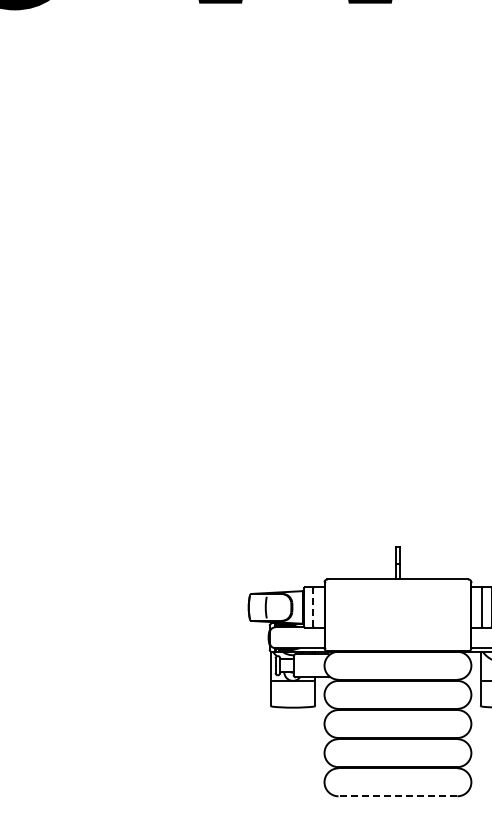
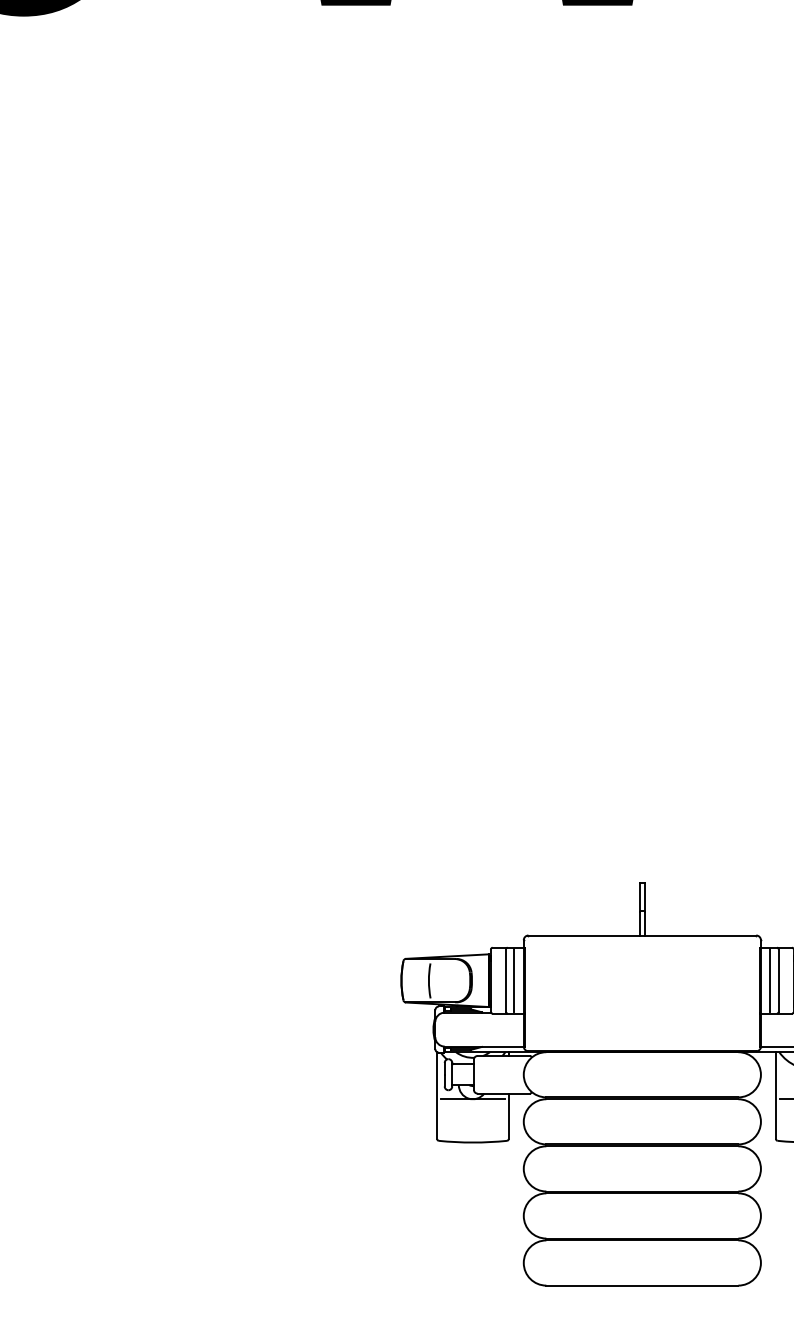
line: (313, 606) -> (505, 979), dashed -> solid
line: (318, 607) -> (514, 980), added
line: (477, 607) -> (770, 980), added
line: (397, 796) -> (641, 1285), dashed -> solid

